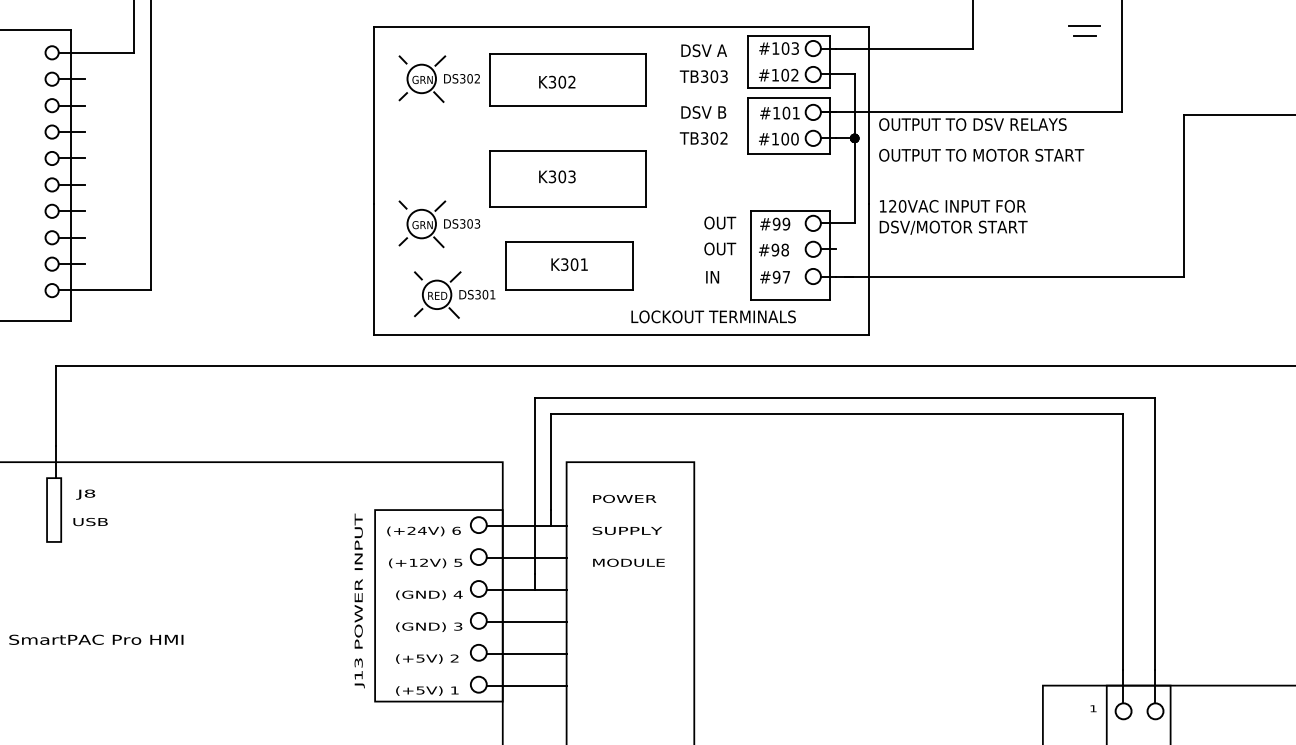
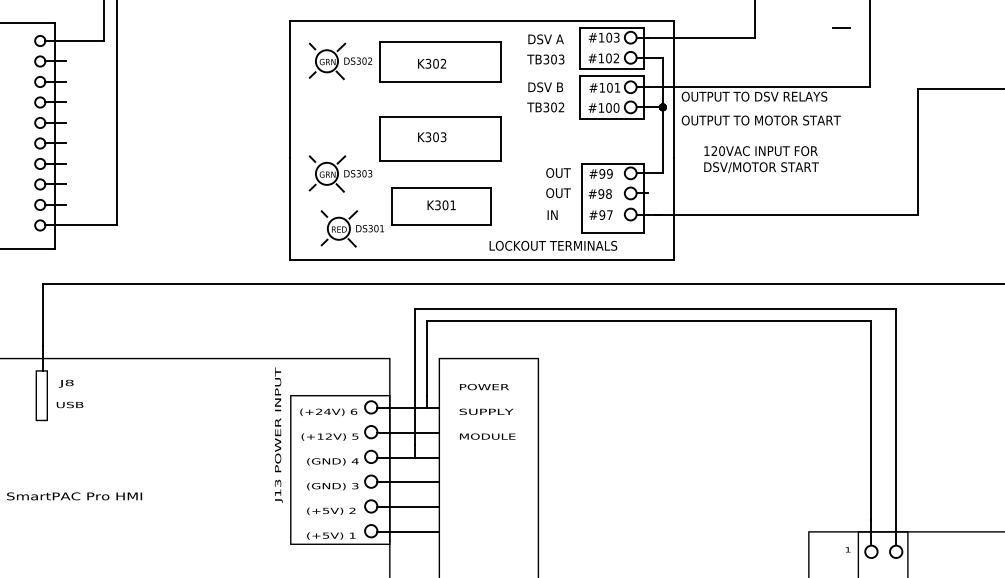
line: (1085, 26) -> (841, 20), removed
text: (953, 217) -> (761, 159), moved
text: (359, 600) -> (278, 434), moved

